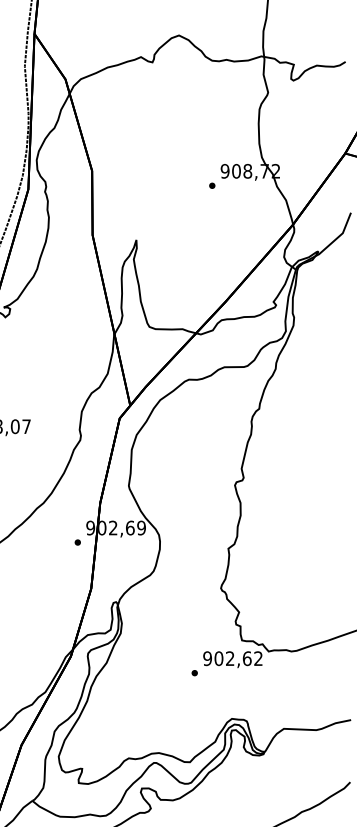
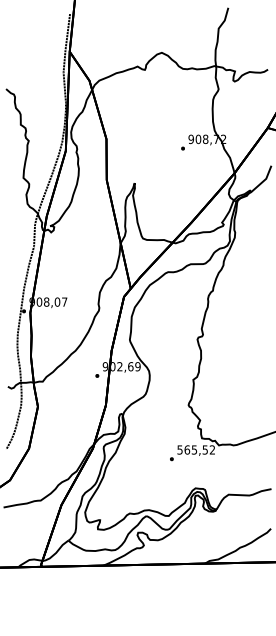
text: (227, 657) -> (192, 449), 902,62 -> 565,52

